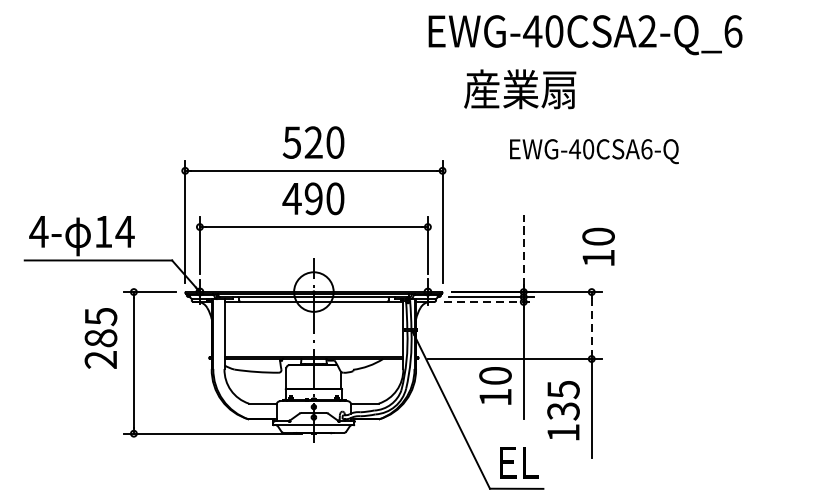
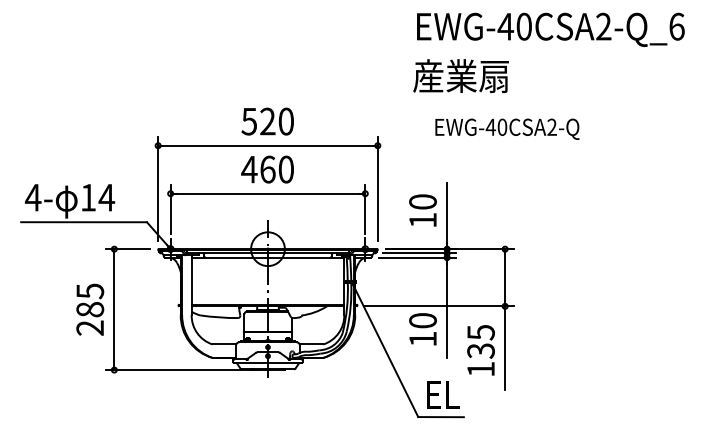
text: (585, 34) -> (550, 29), moved
text: (519, 89) -> (460, 76), moved
text: (646, 148) -> (551, 126), EWG-40CSA6-Q -> EWG-40CSA2-Q
text: (313, 198) -> (267, 169), 490 -> 460
text: (598, 246) -> (422, 210), moved
line: (524, 250) -> (447, 213), dashed -> solid
line: (489, 301) -> (417, 257), dashed -> solid
line: (592, 325) -> (505, 277), dashed -> solid
text: (101, 338) -> (90, 309), moved

